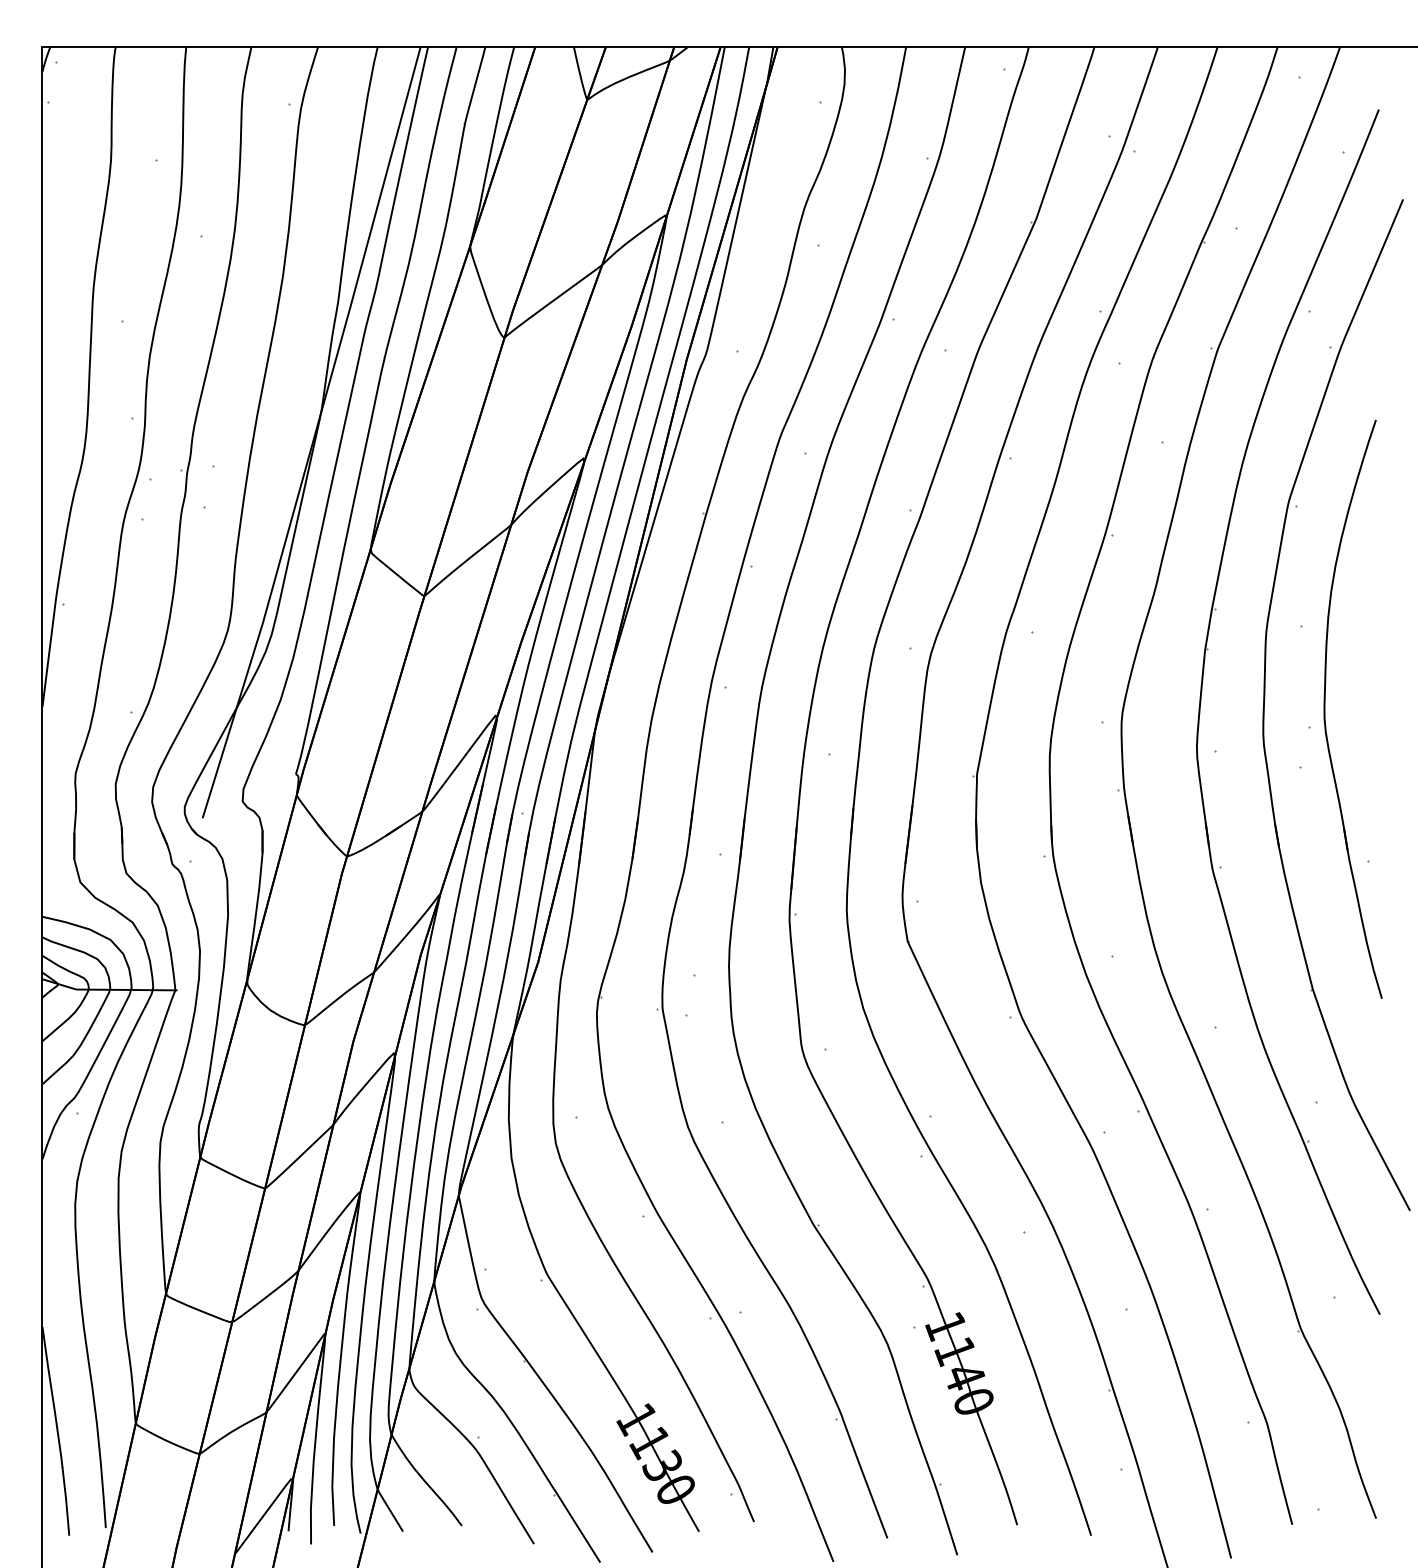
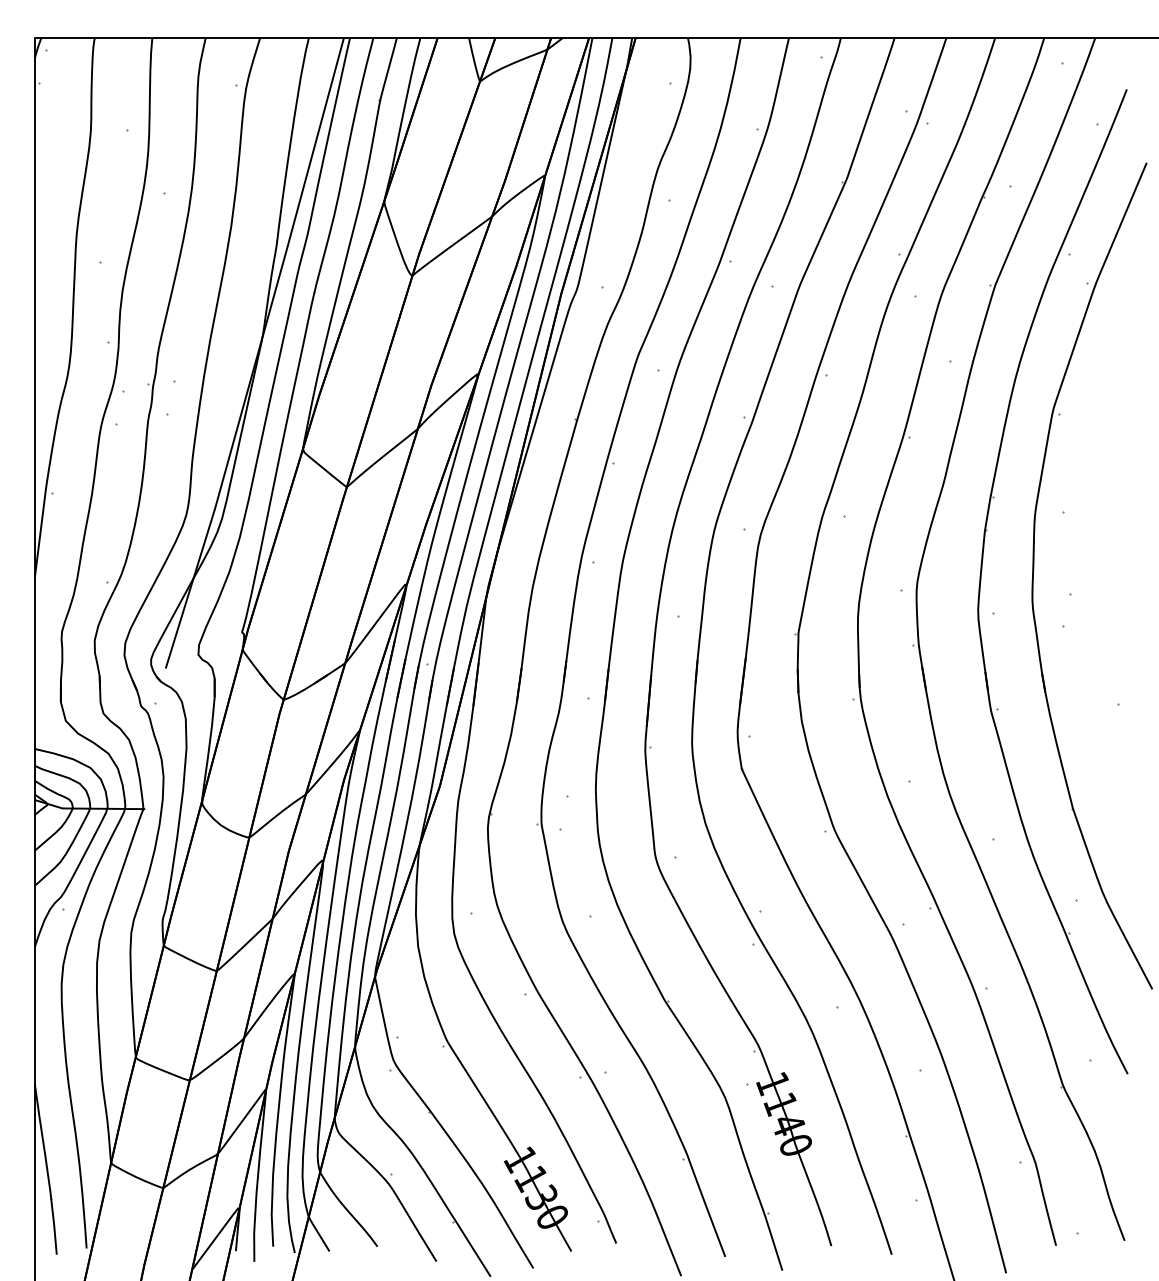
part: (1325, 709) -> (1083, 579), removed

